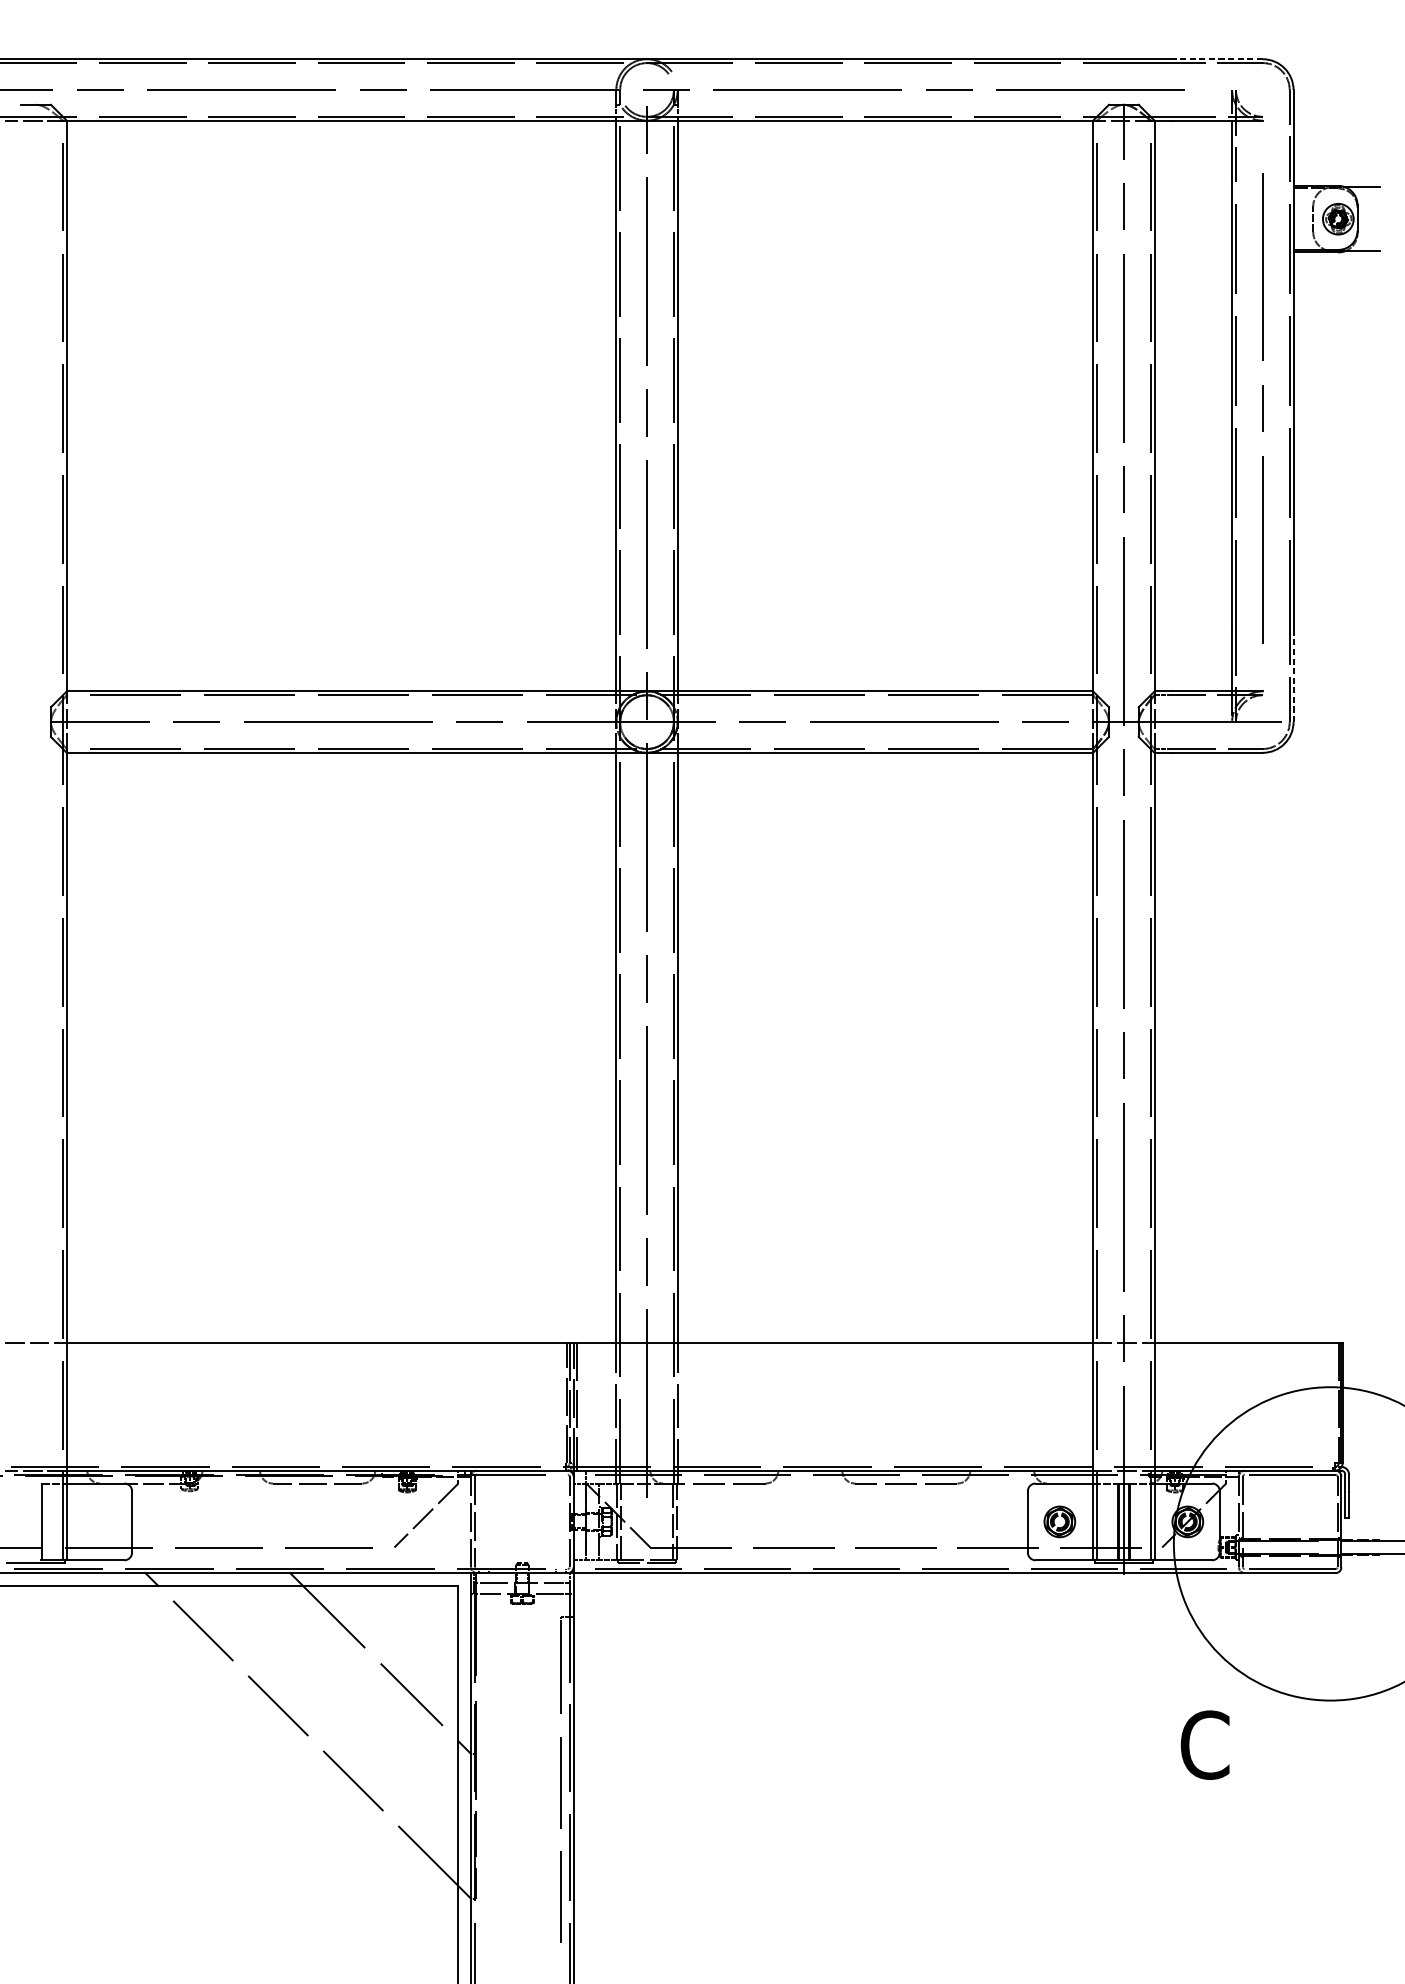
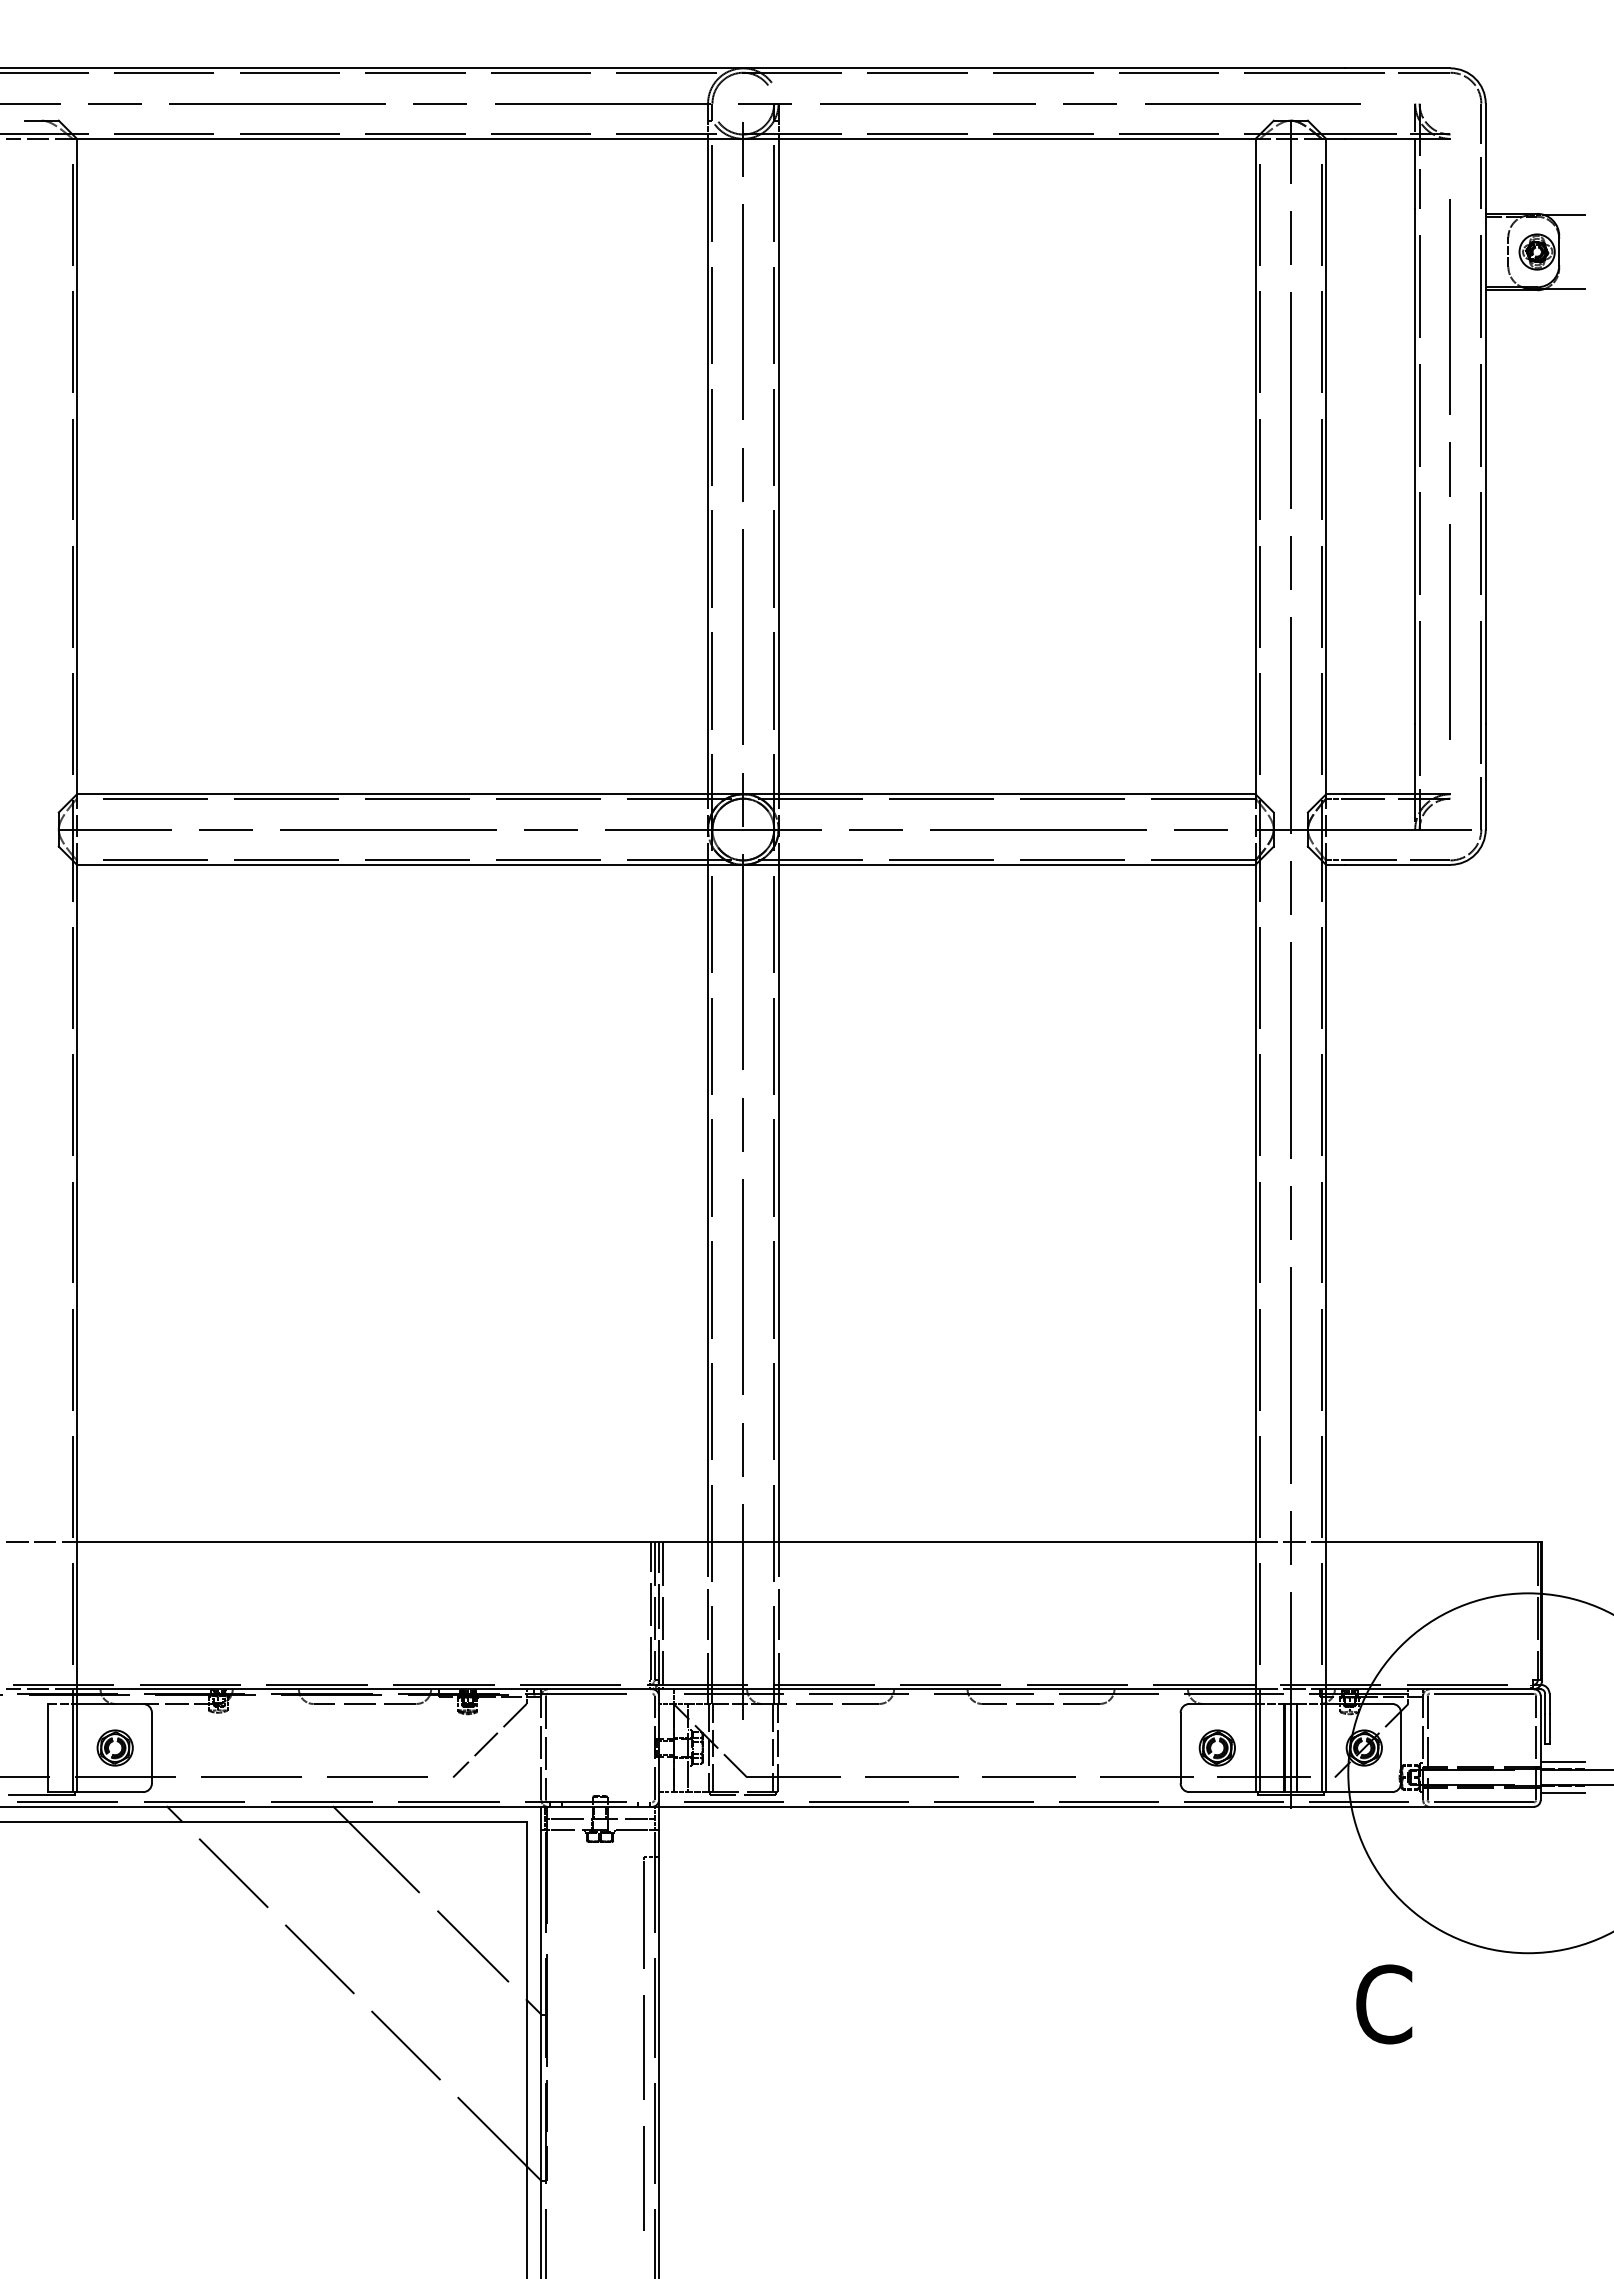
line: (1216, 59) -> (1397, 68), dashed -> solid
line: (1293, 675) -> (1485, 776), dashed -> solid
part: (99, 1521) -> (114, 1747), added
line: (1360, 1534) -> (1562, 1762), added
line: (1360, 1560) -> (1562, 1792), added

